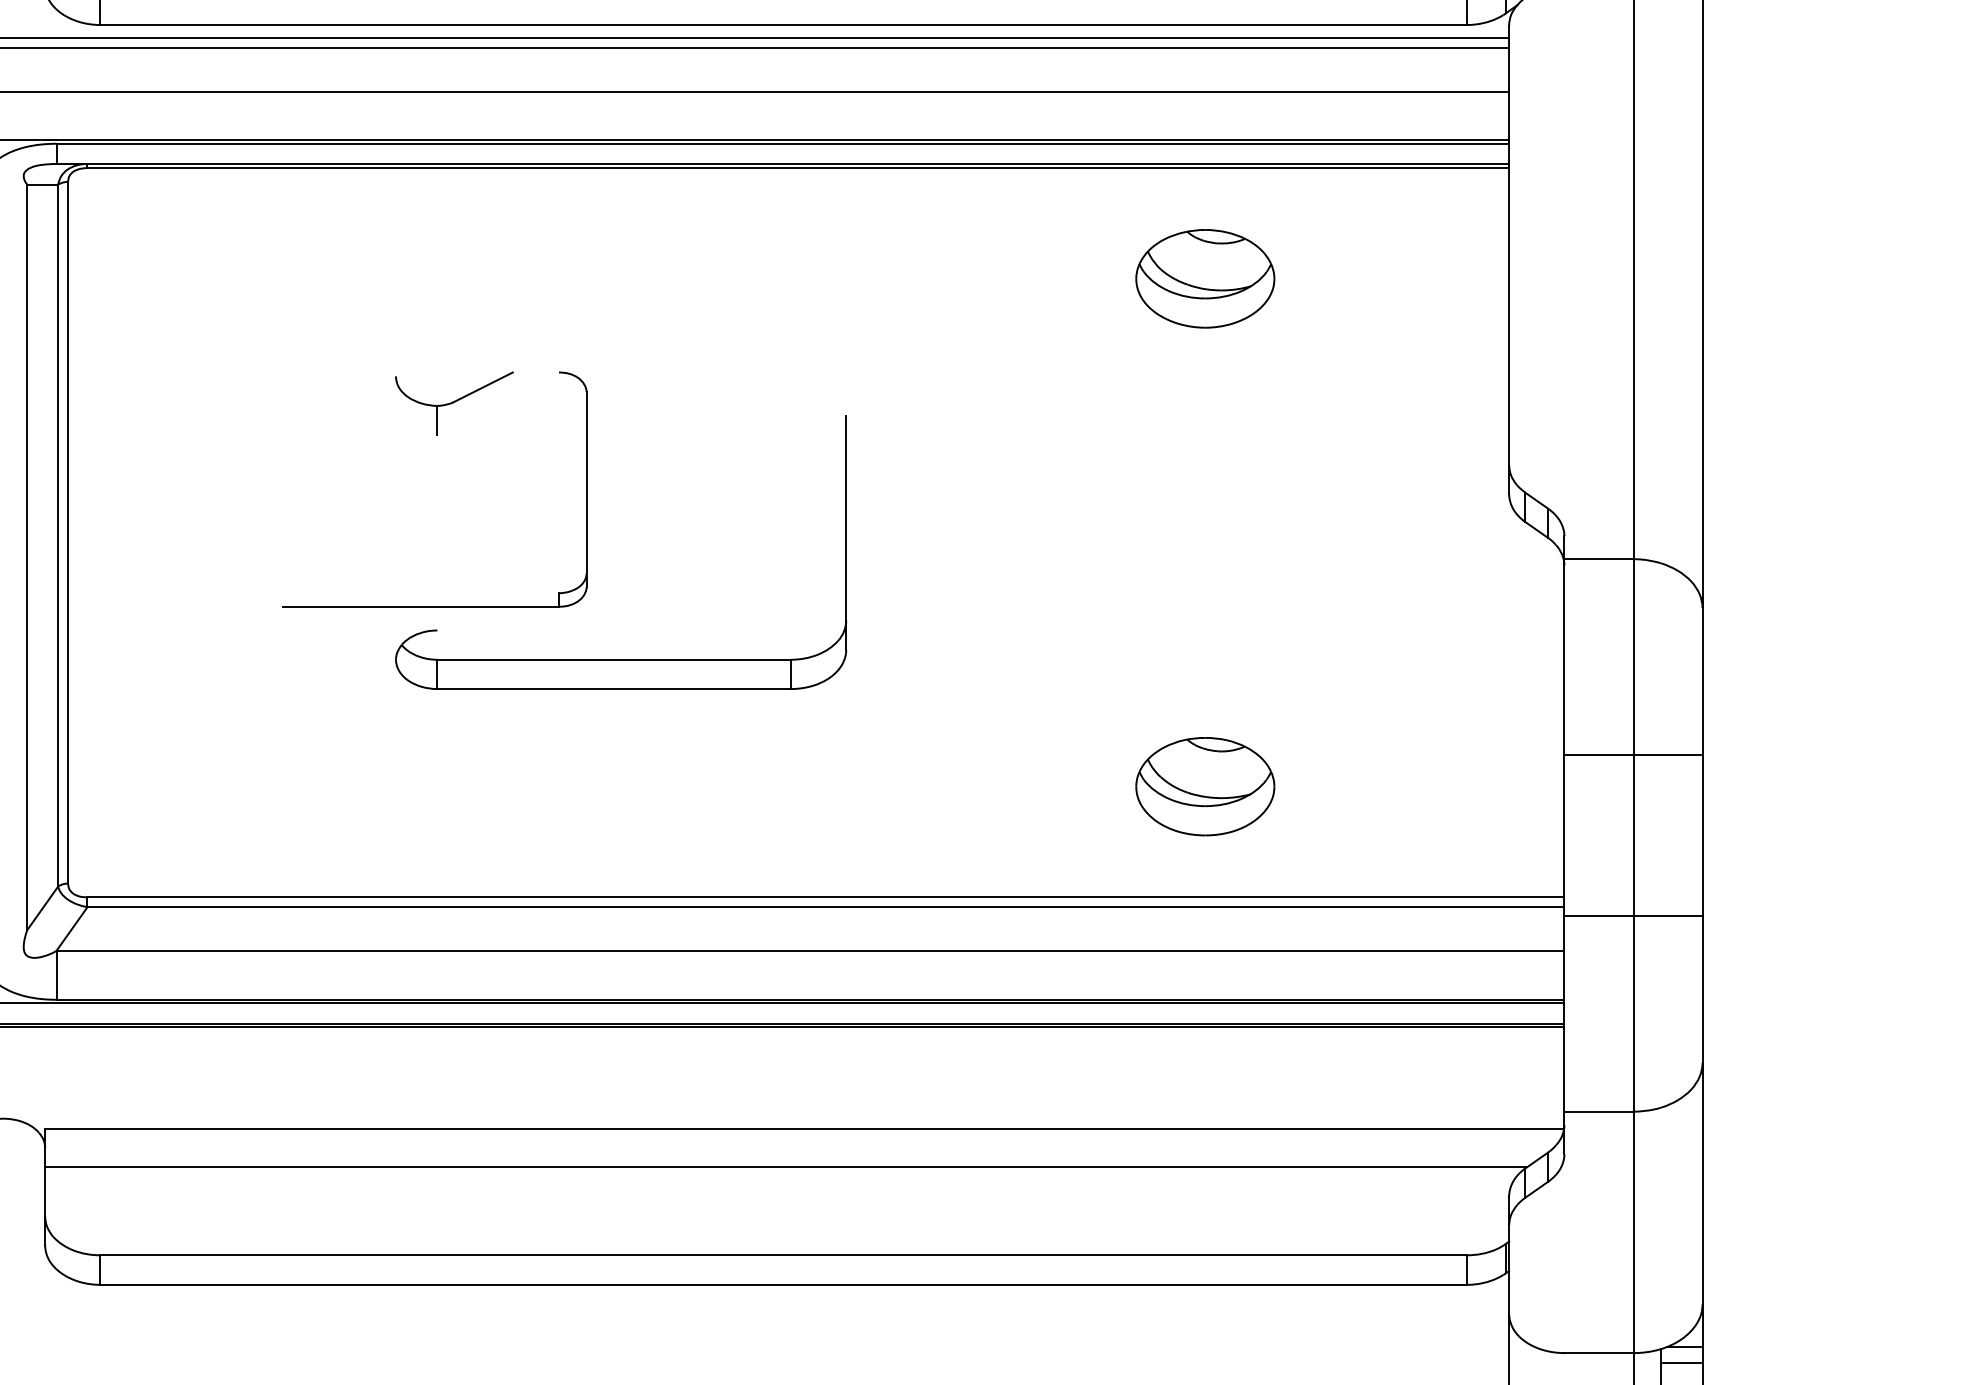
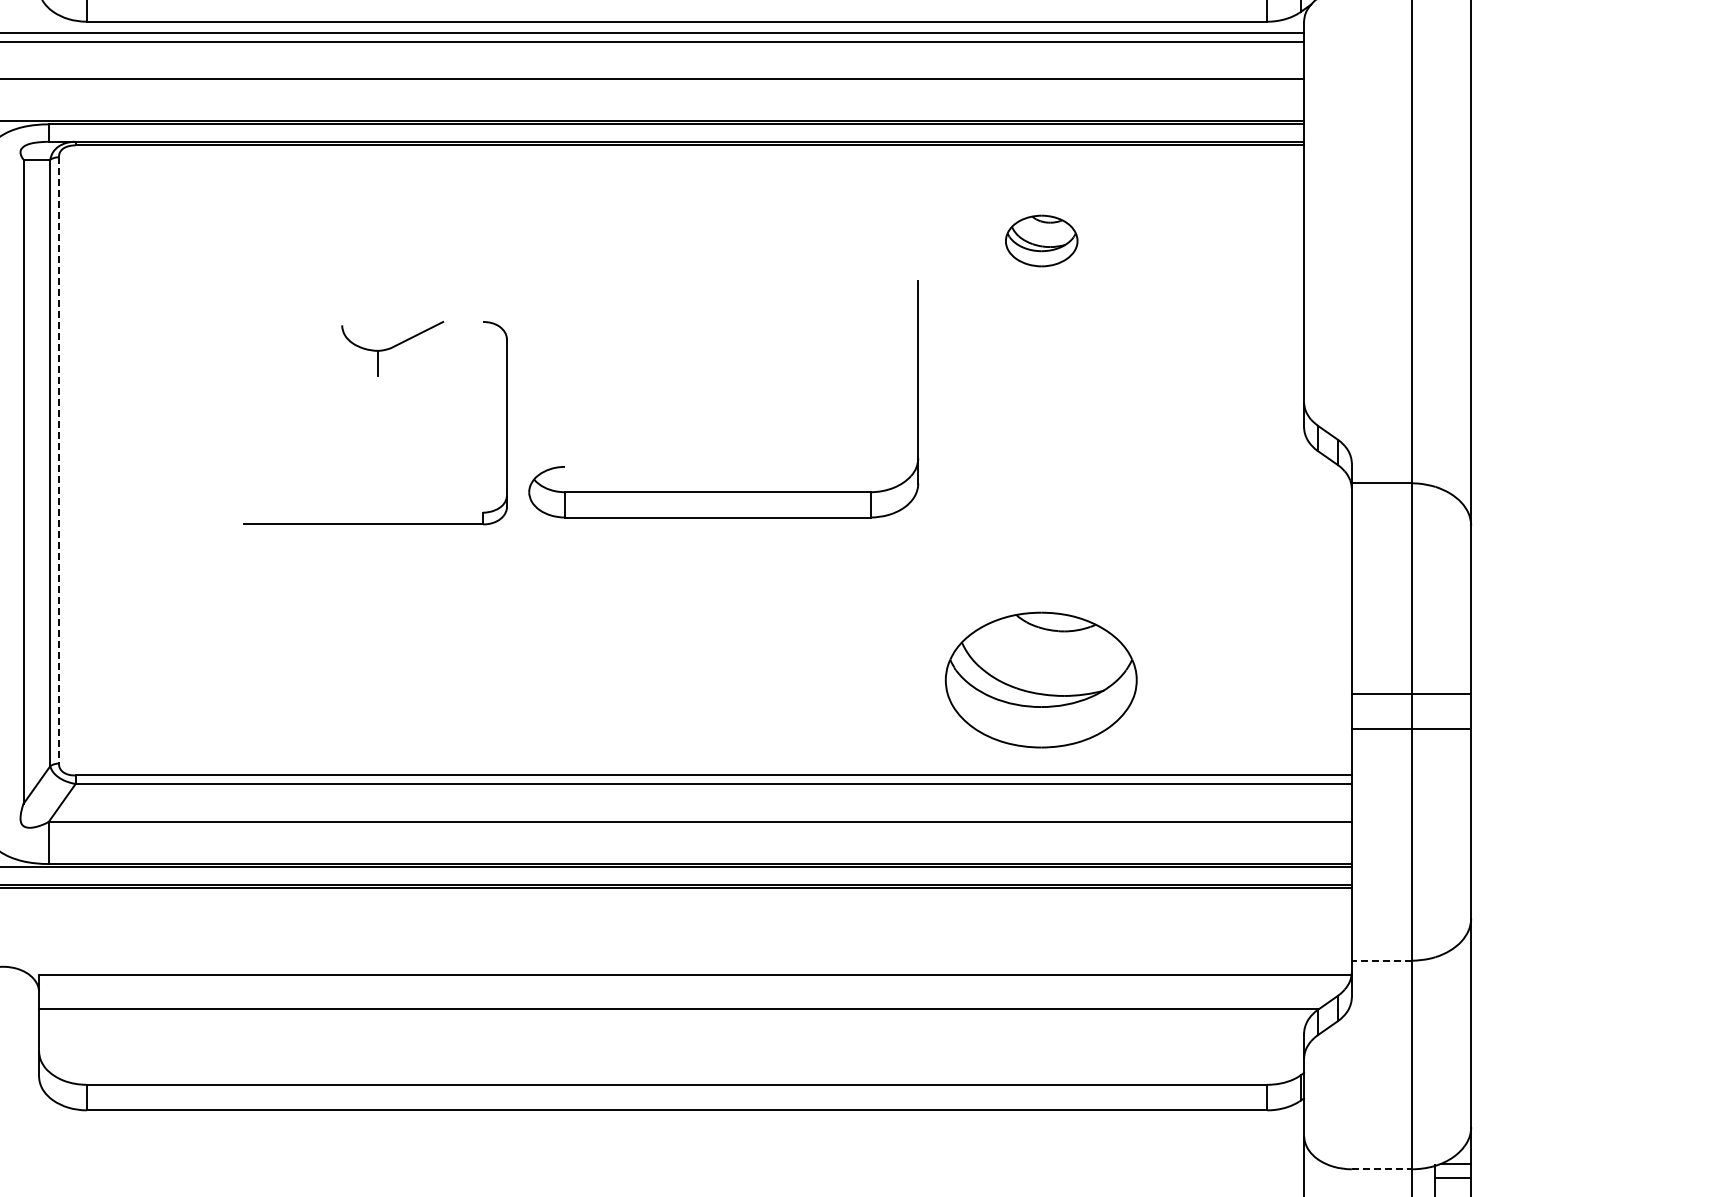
part: (1205, 278) -> (1041, 240), size x0.6
line: (67, 532) -> (58, 460), solid -> dashed
part: (620, 658) -> (723, 491), moved
line: (1633, 754) -> (1411, 694), moved
part: (1205, 786) -> (1041, 679), size x1.6
line: (1633, 915) -> (1411, 728), moved
line: (1598, 1111) -> (1381, 960), solid -> dashed
line: (1598, 1353) -> (1381, 1169), solid -> dashed

